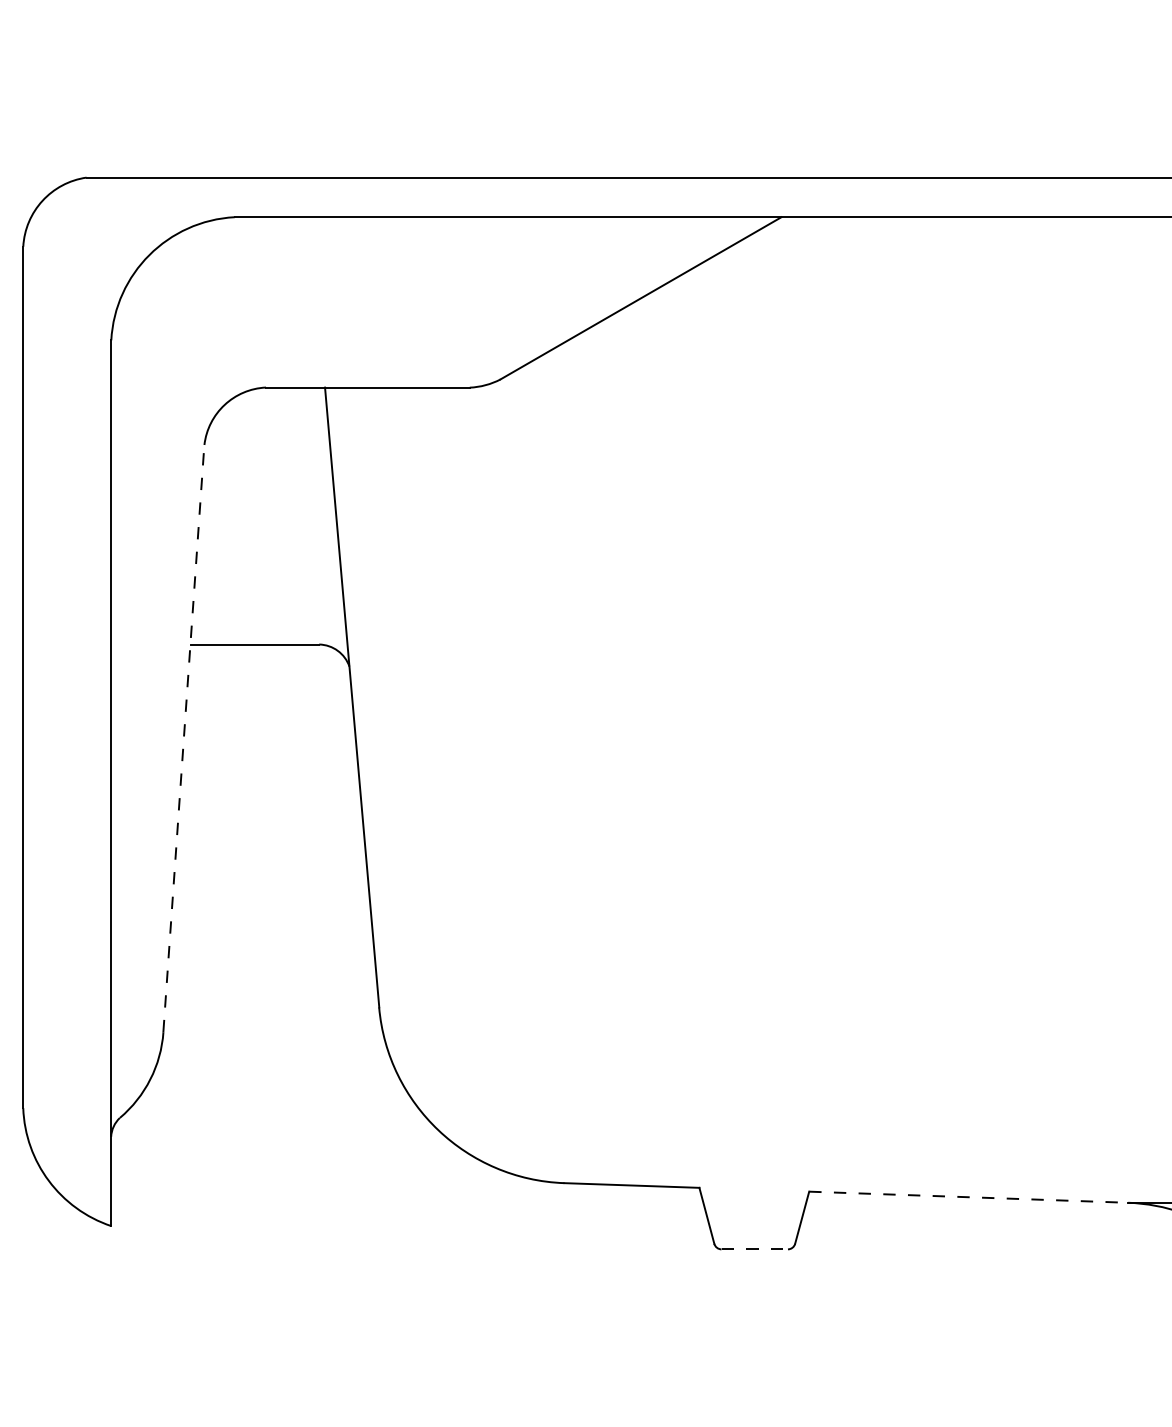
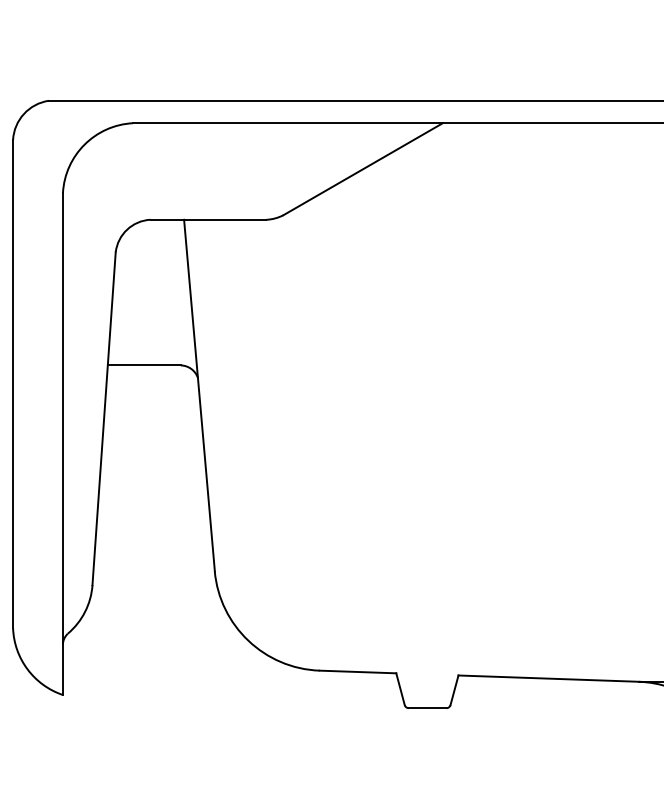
line: (184, 738) -> (104, 418), dashed -> solid
line: (969, 1196) -> (549, 678), dashed -> solid
line: (754, 1249) -> (427, 708), dashed -> solid

